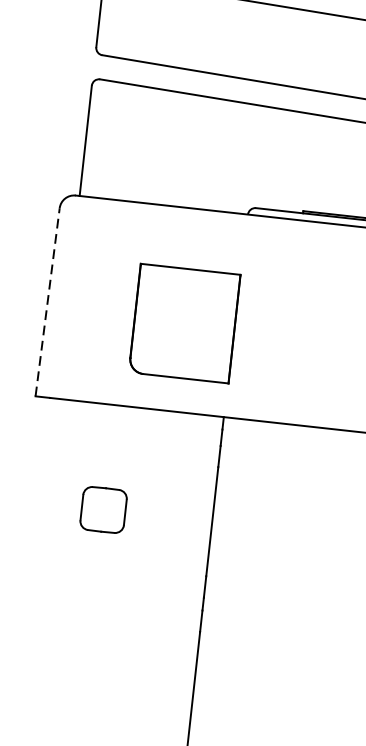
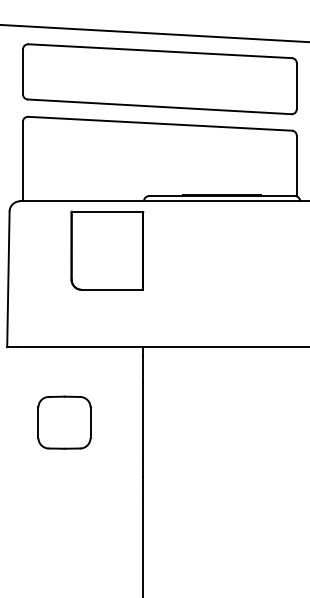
line: (47, 302) -> (8, 279), dashed -> solid
part: (184, 323) -> (107, 250), moved
part: (103, 509) -> (64, 422), size x1.67

